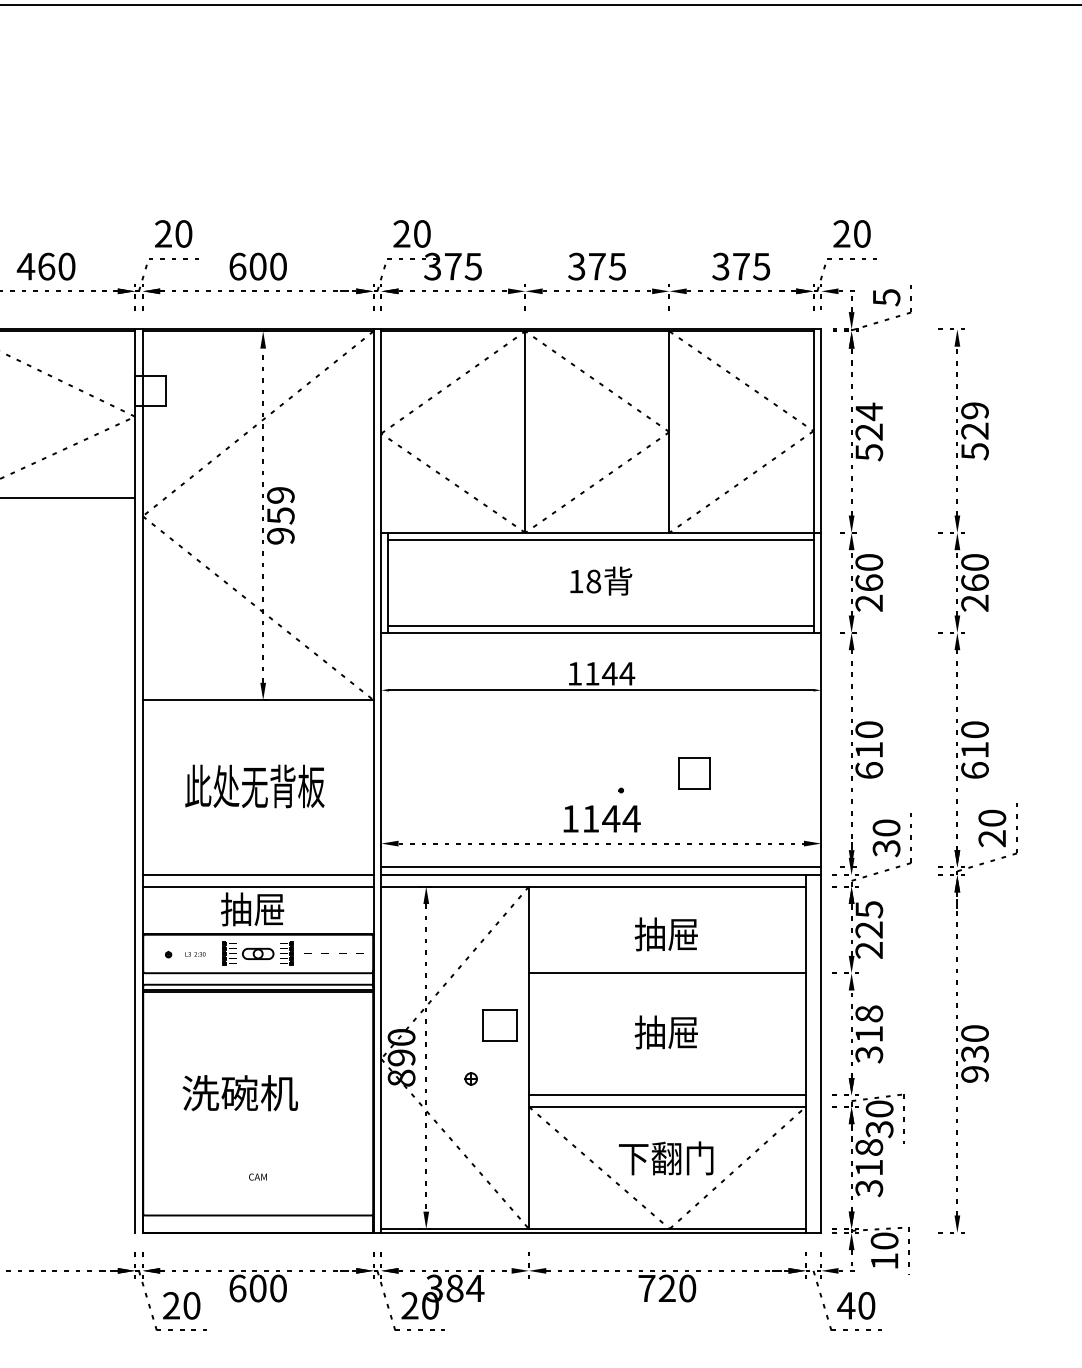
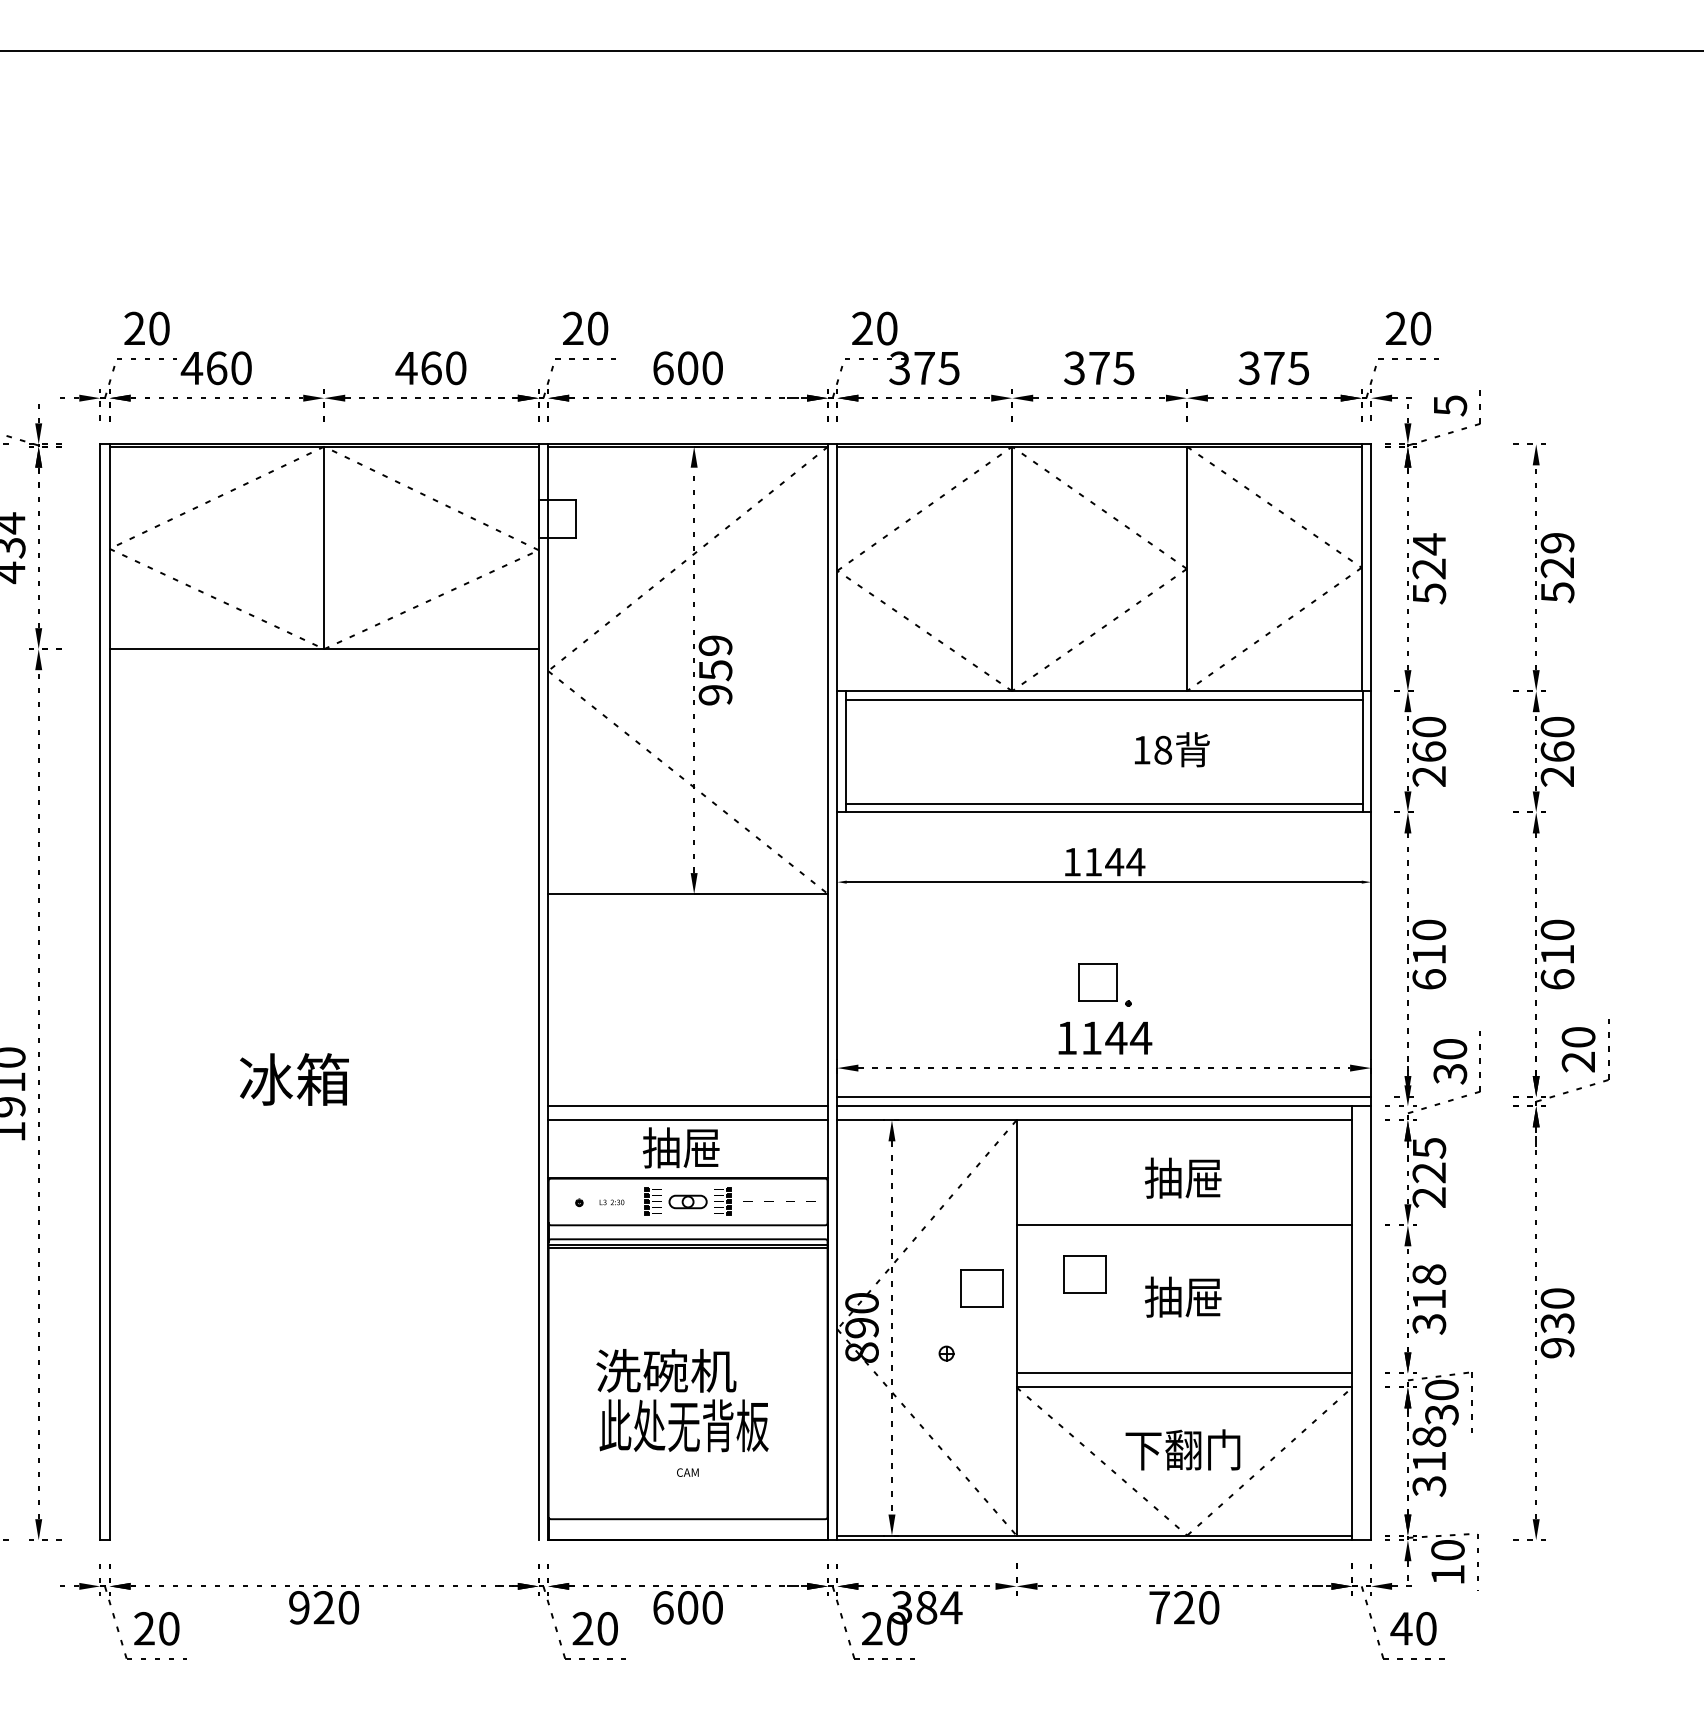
text: (600, 580) -> (1171, 749), moved
part: (693, 773) -> (1097, 982), moved
text: (254, 786) -> (683, 1425), moved
part: (584, 1013) -> (1084, 1274), added

